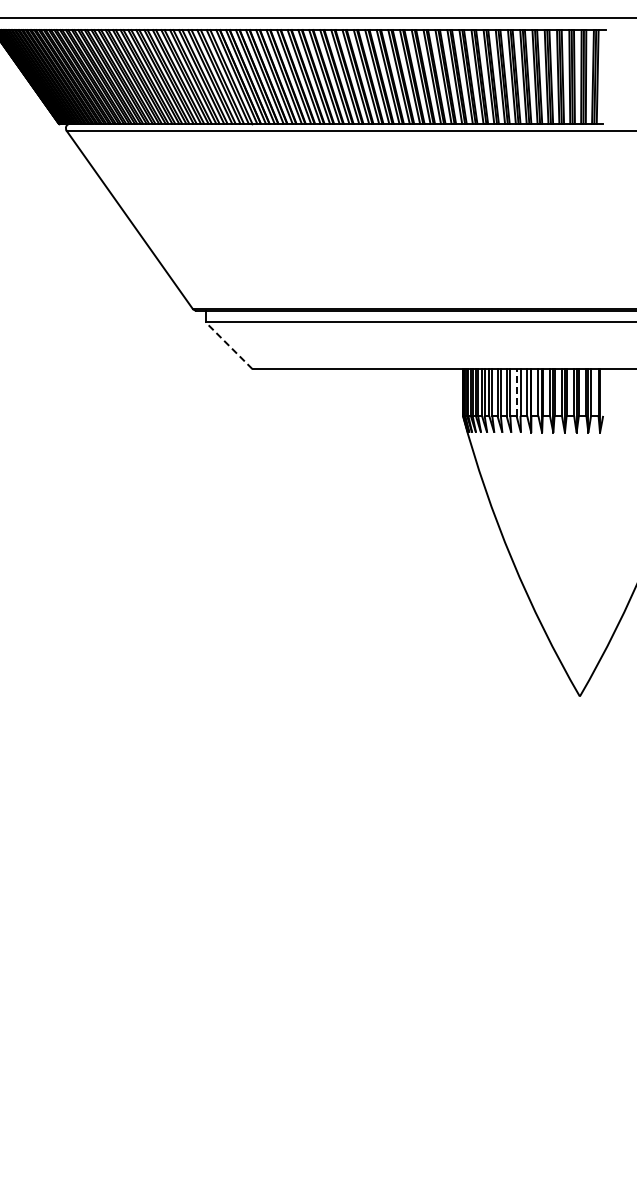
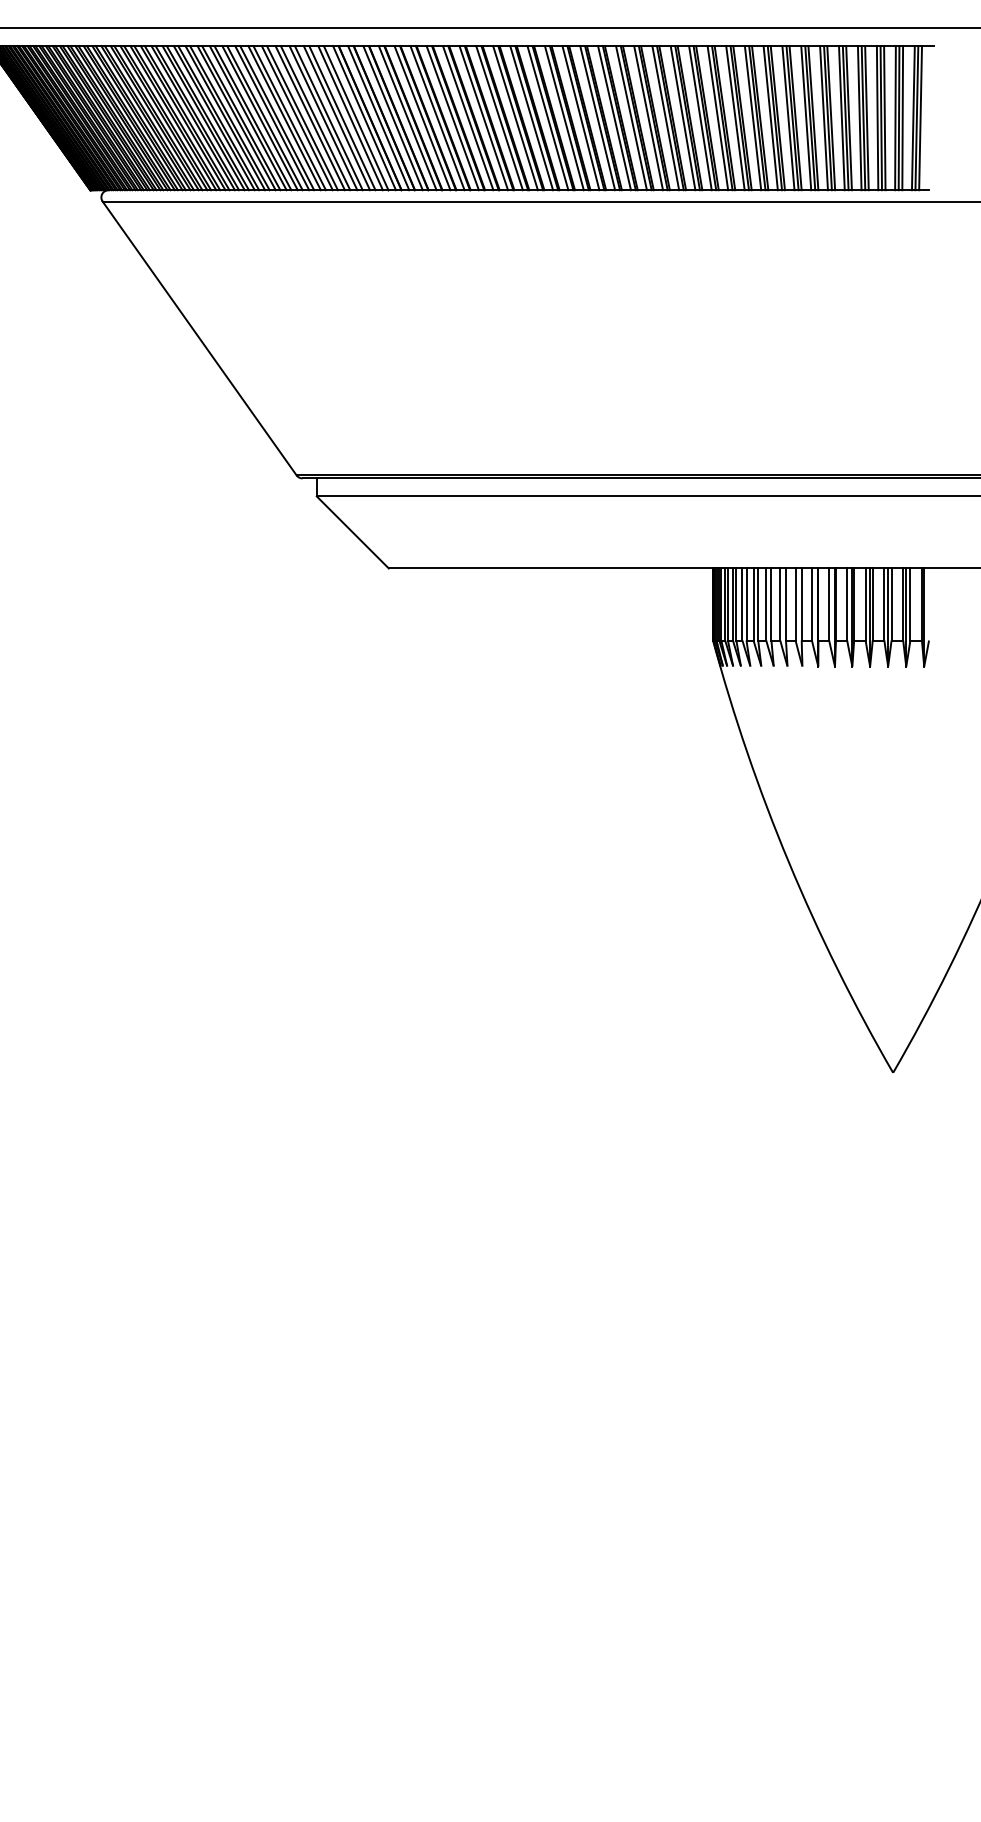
line: (228, 345) -> (351, 532), dashed -> solid
line: (516, 392) -> (795, 604), dashed -> solid

